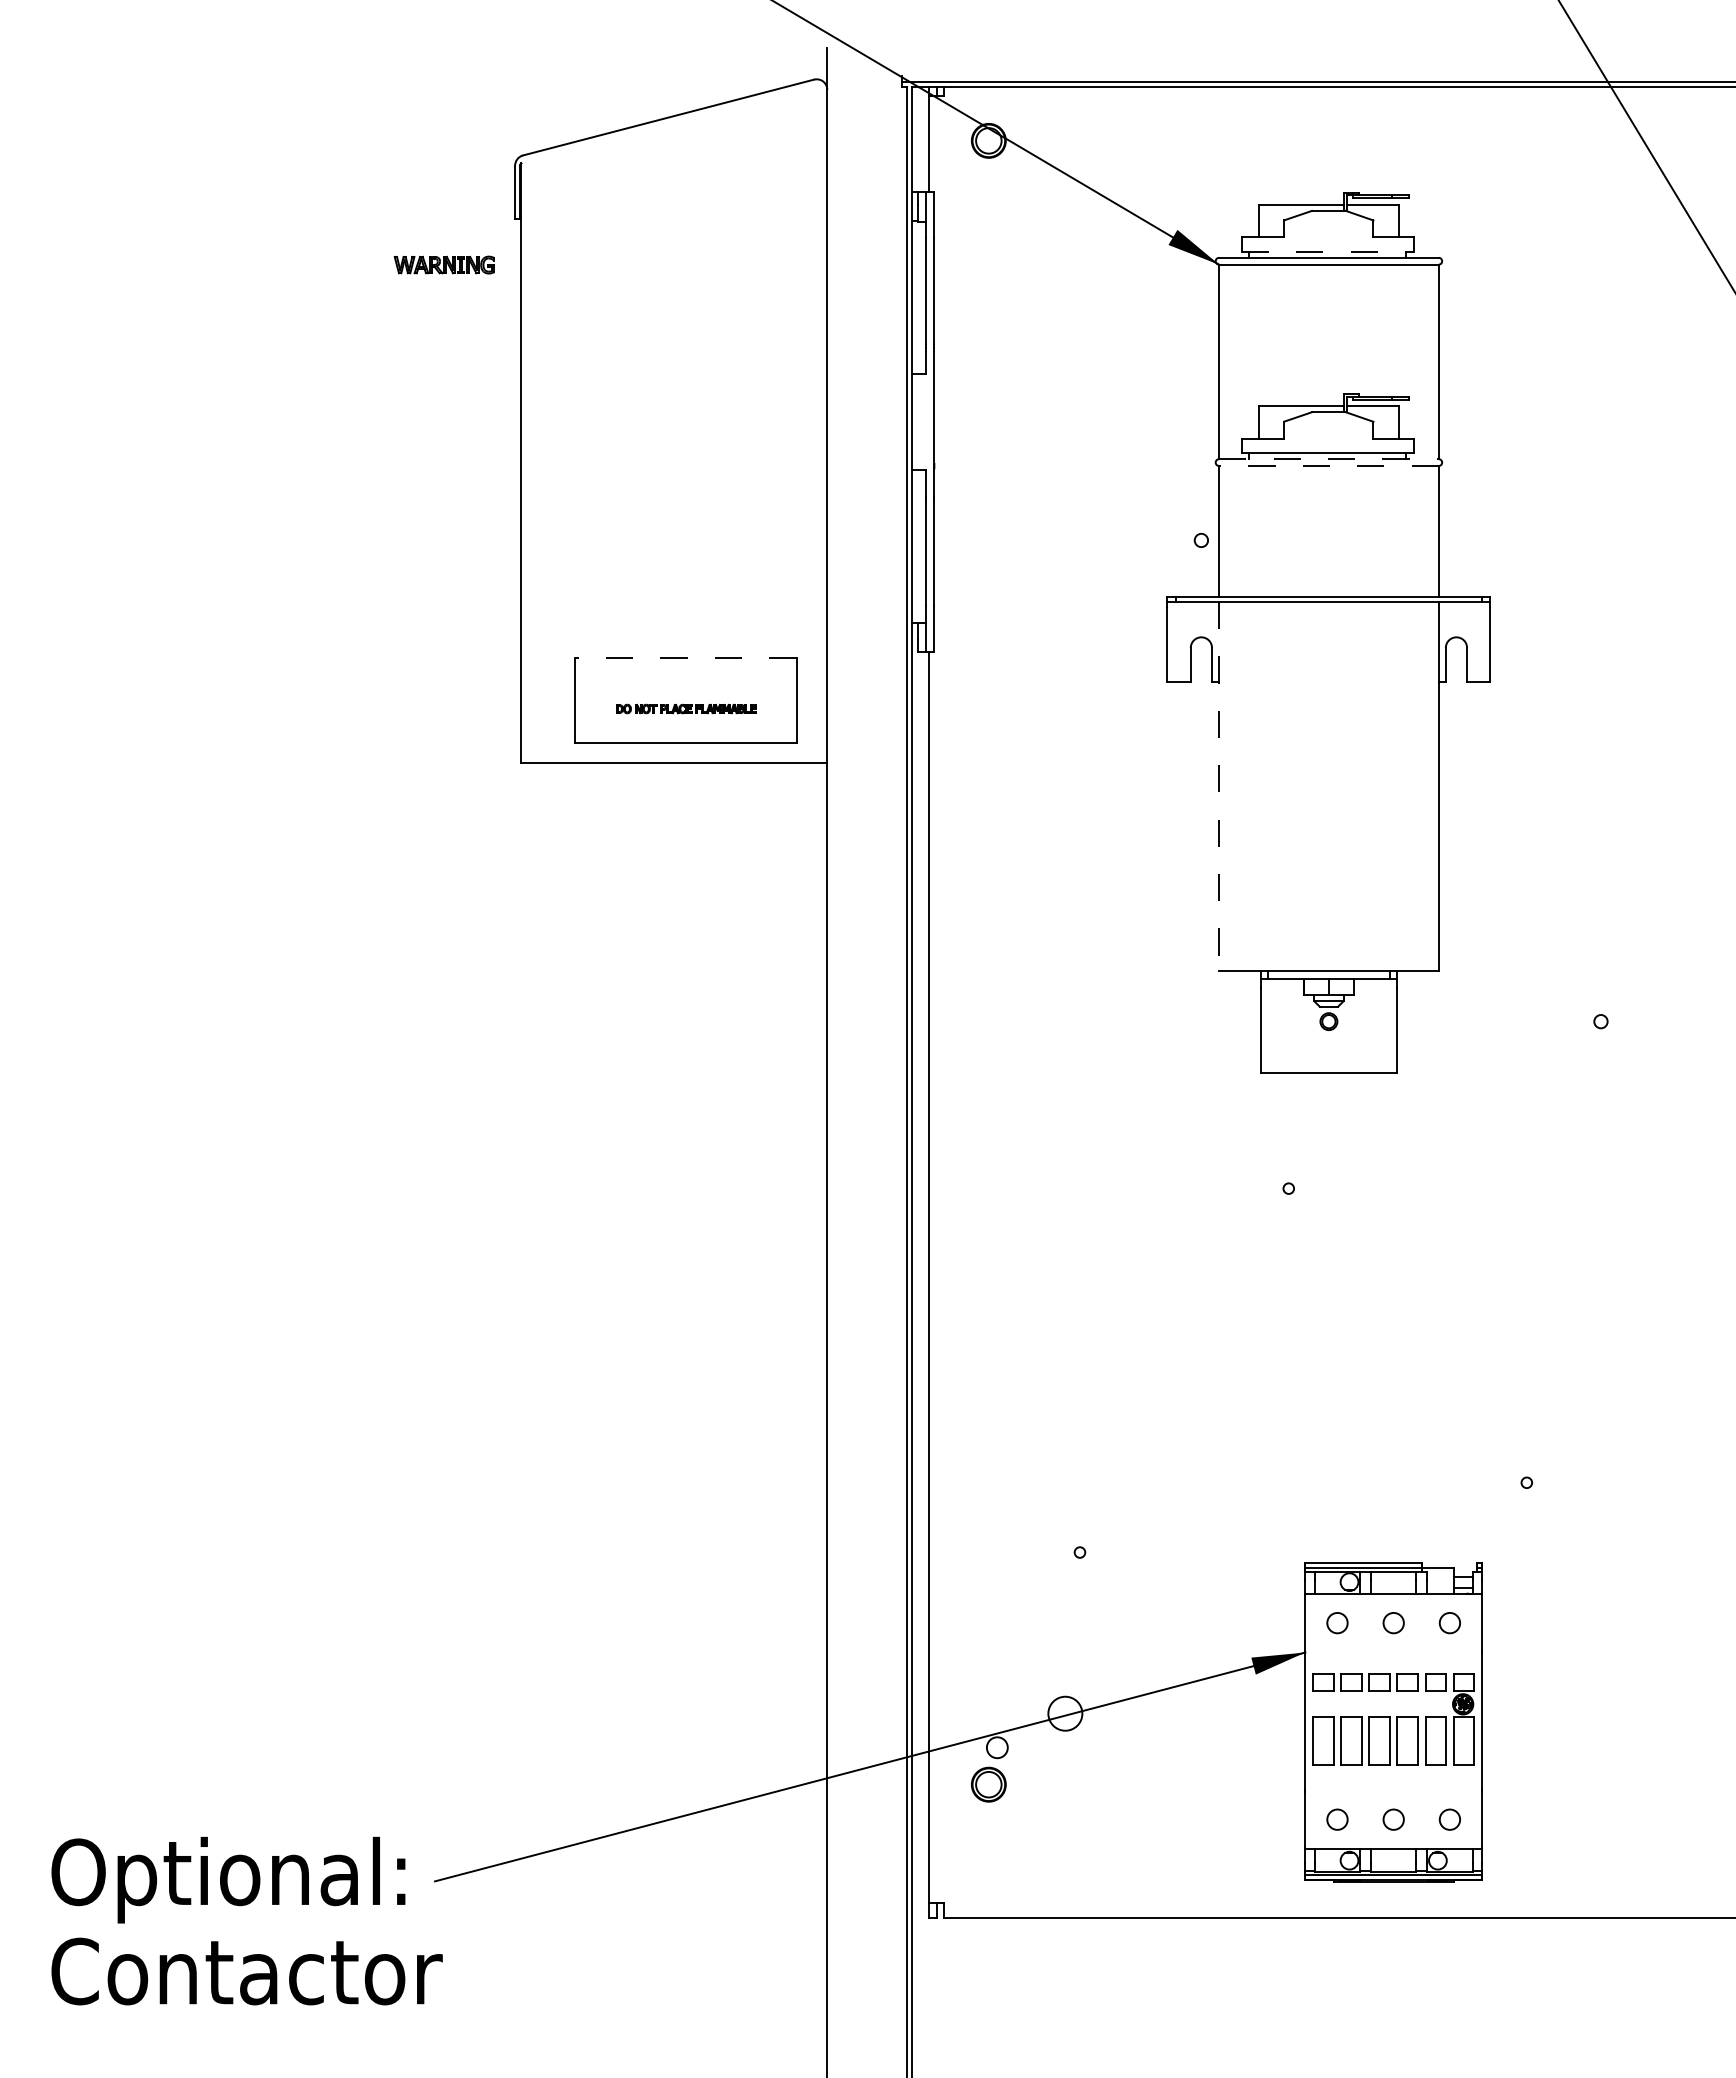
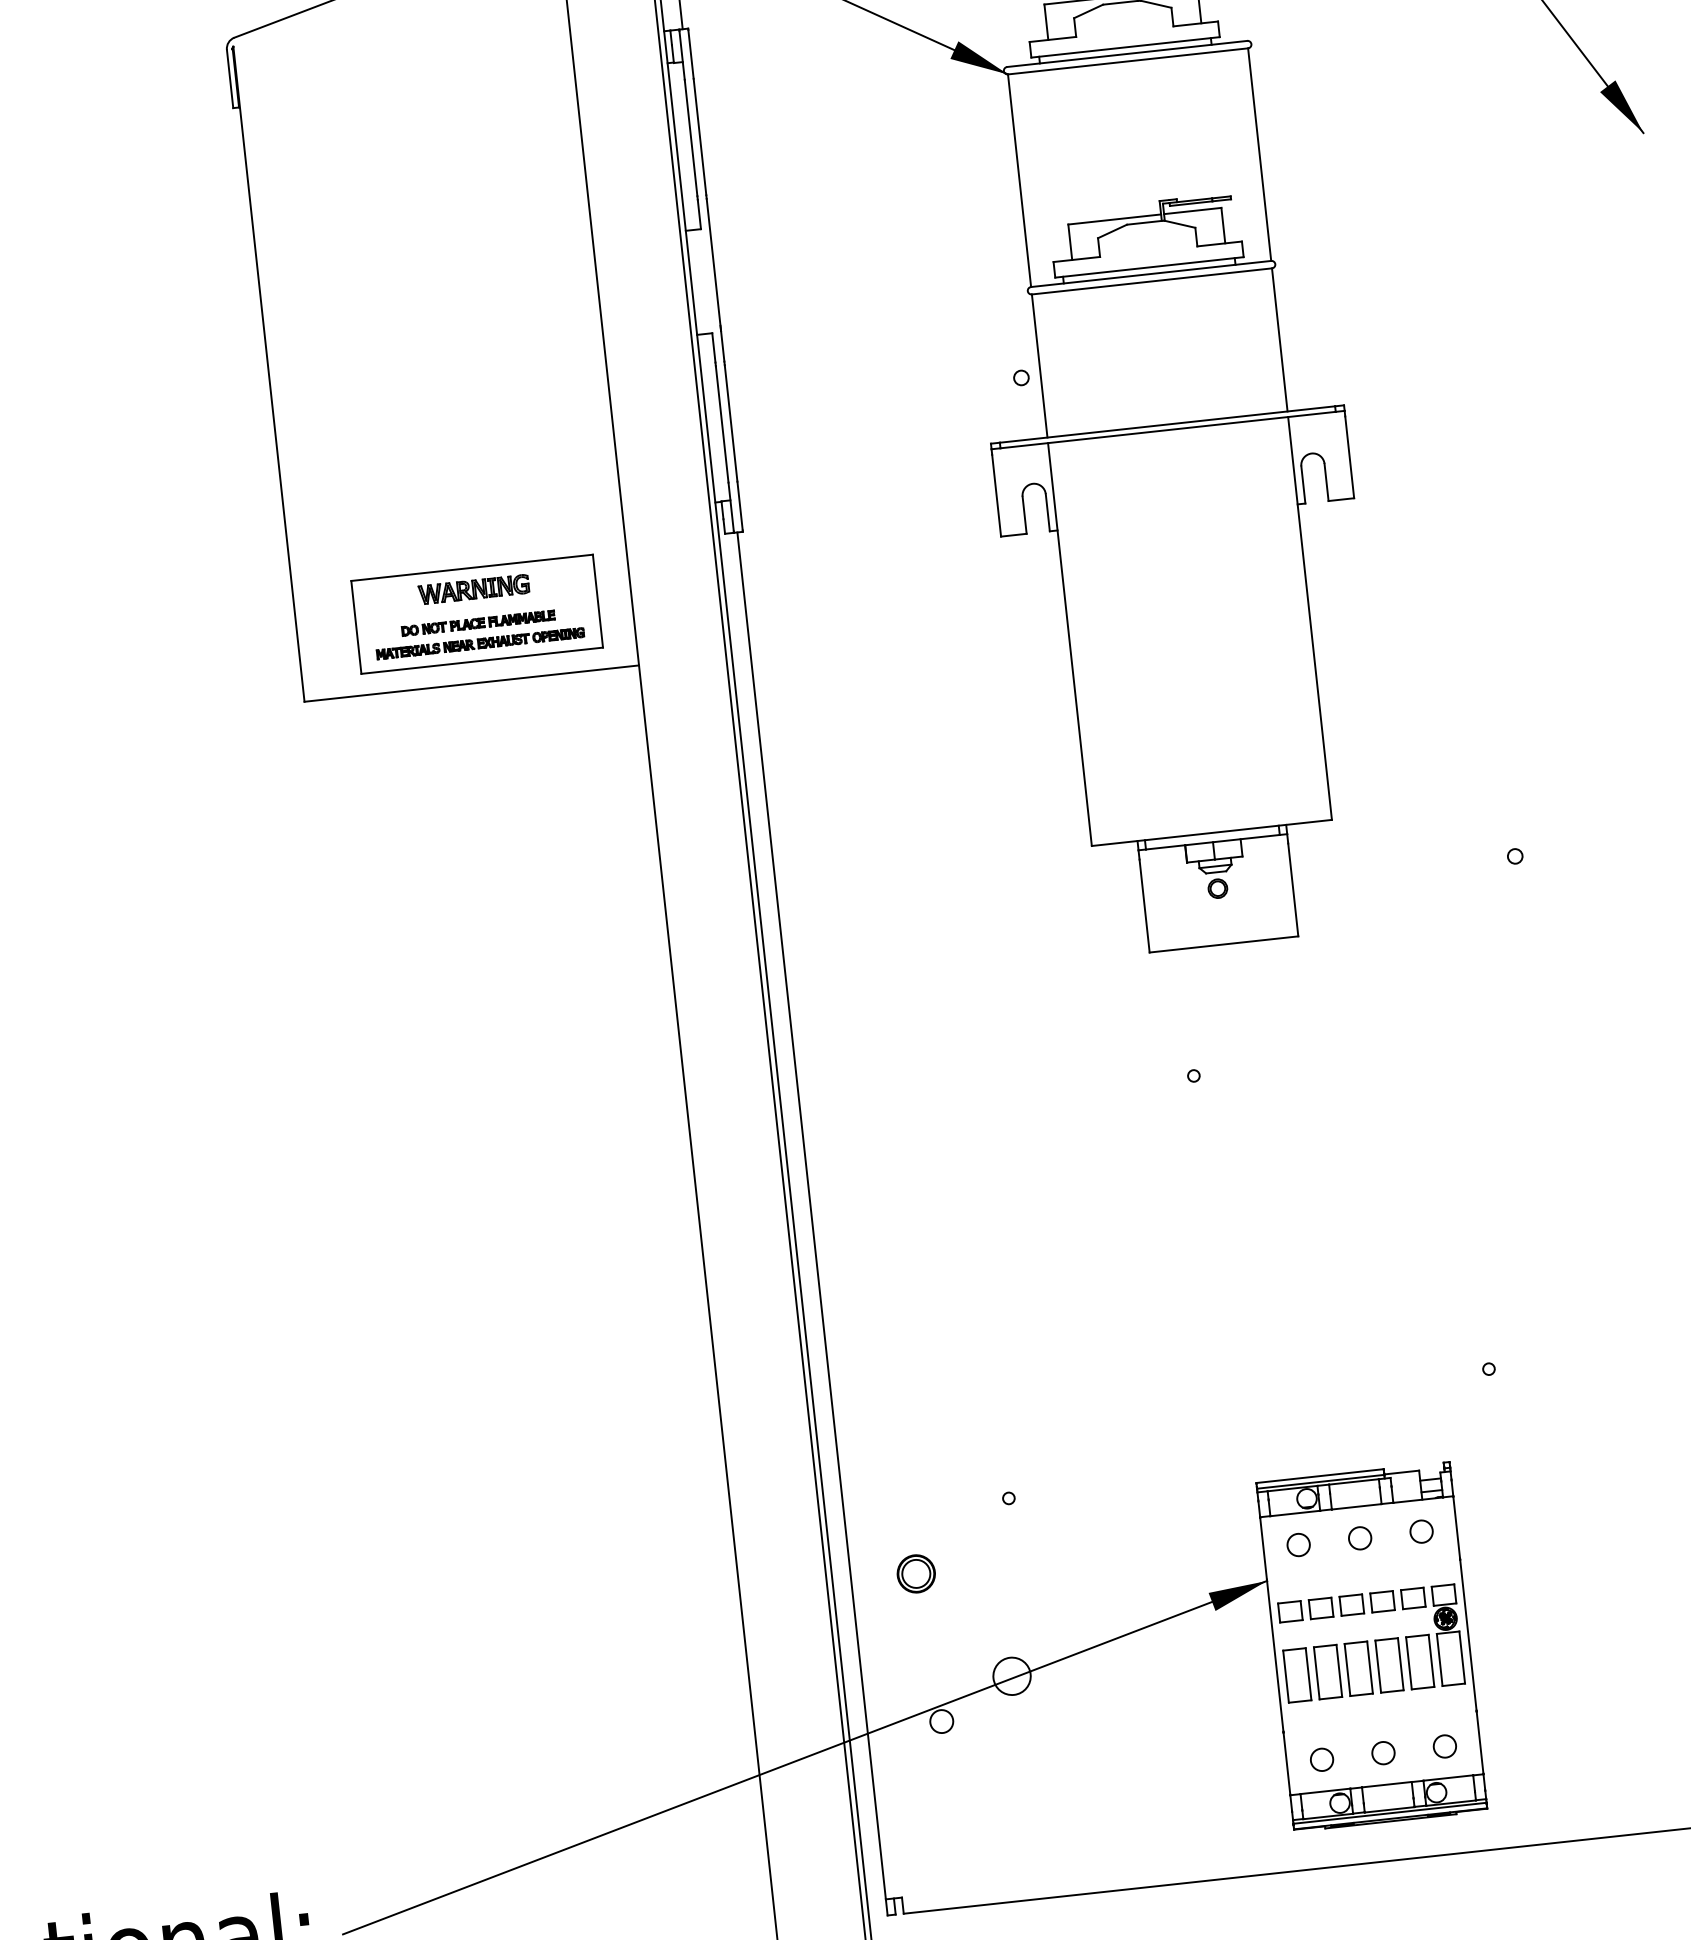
line: (1328, 251) -> (1126, 47), dashed -> solid
part: (443, 264) -> (472, 589), moved
line: (1328, 459) -> (1150, 274), dashed -> solid
line: (1328, 465) -> (1151, 280), dashed -> solid
line: (685, 658) -> (471, 568), dashed -> solid
part: (686, 727) -> (480, 643), added
line: (1219, 786) -> (1070, 644), dashed -> solid
part: (988, 1784) -> (915, 1573), moved

